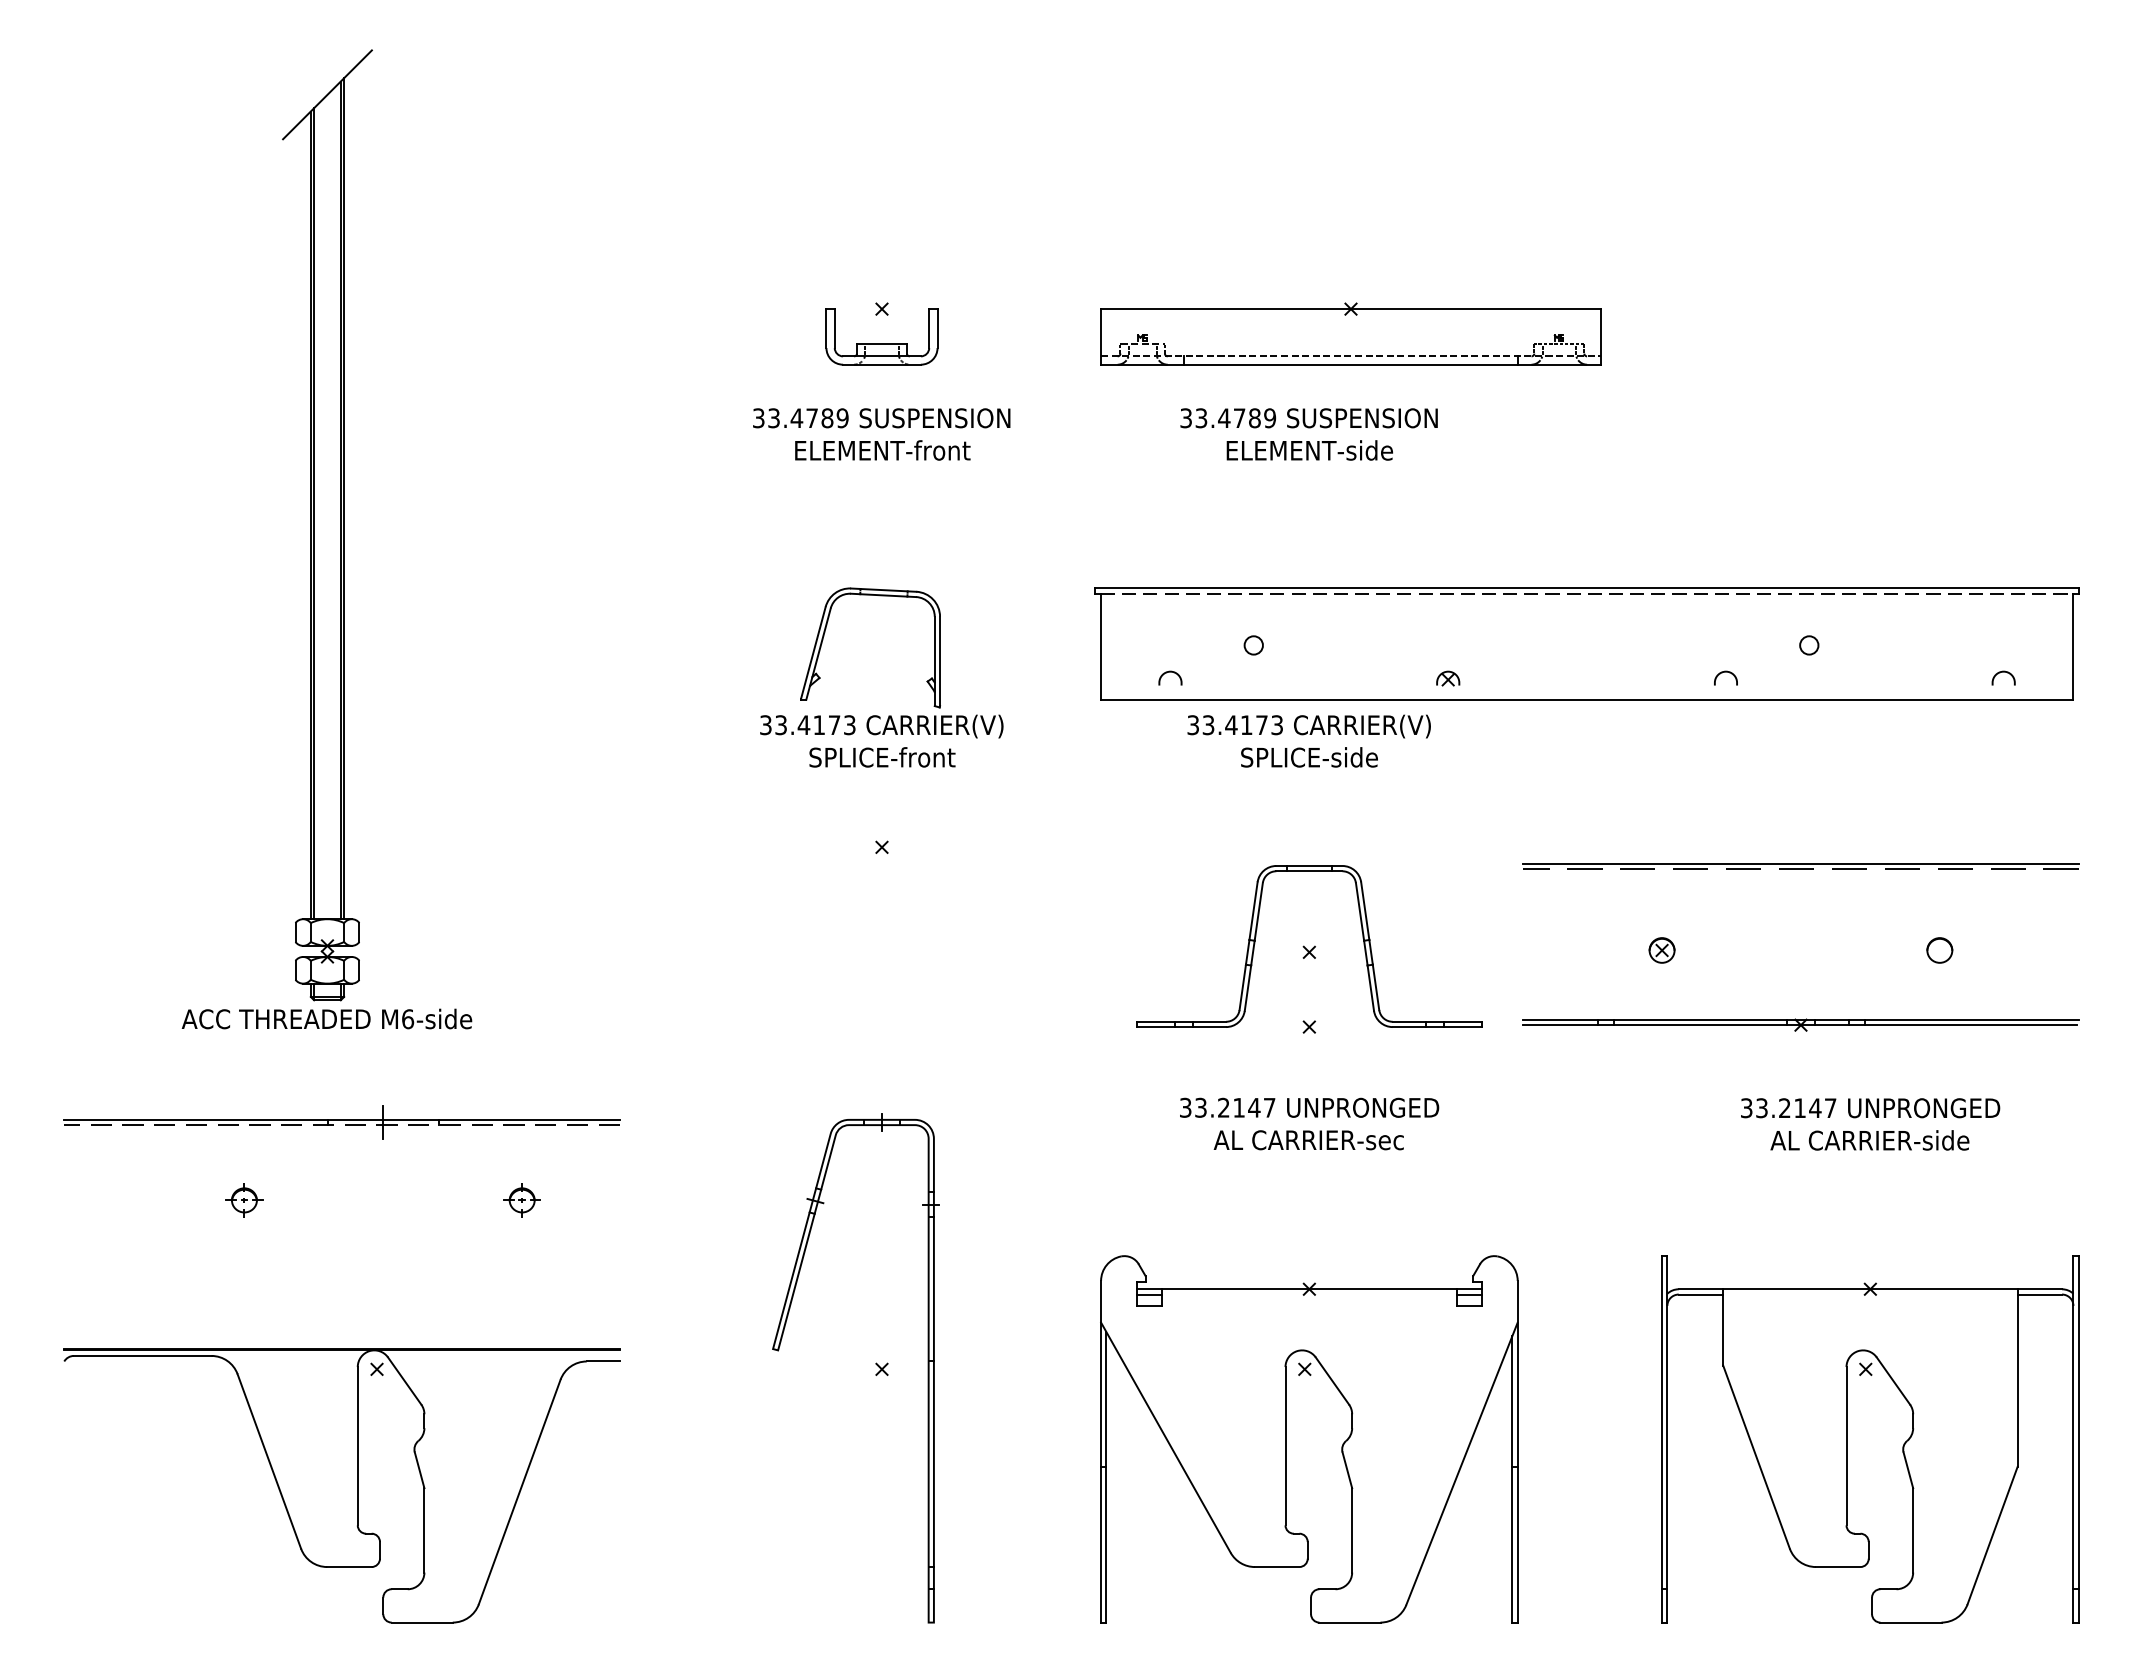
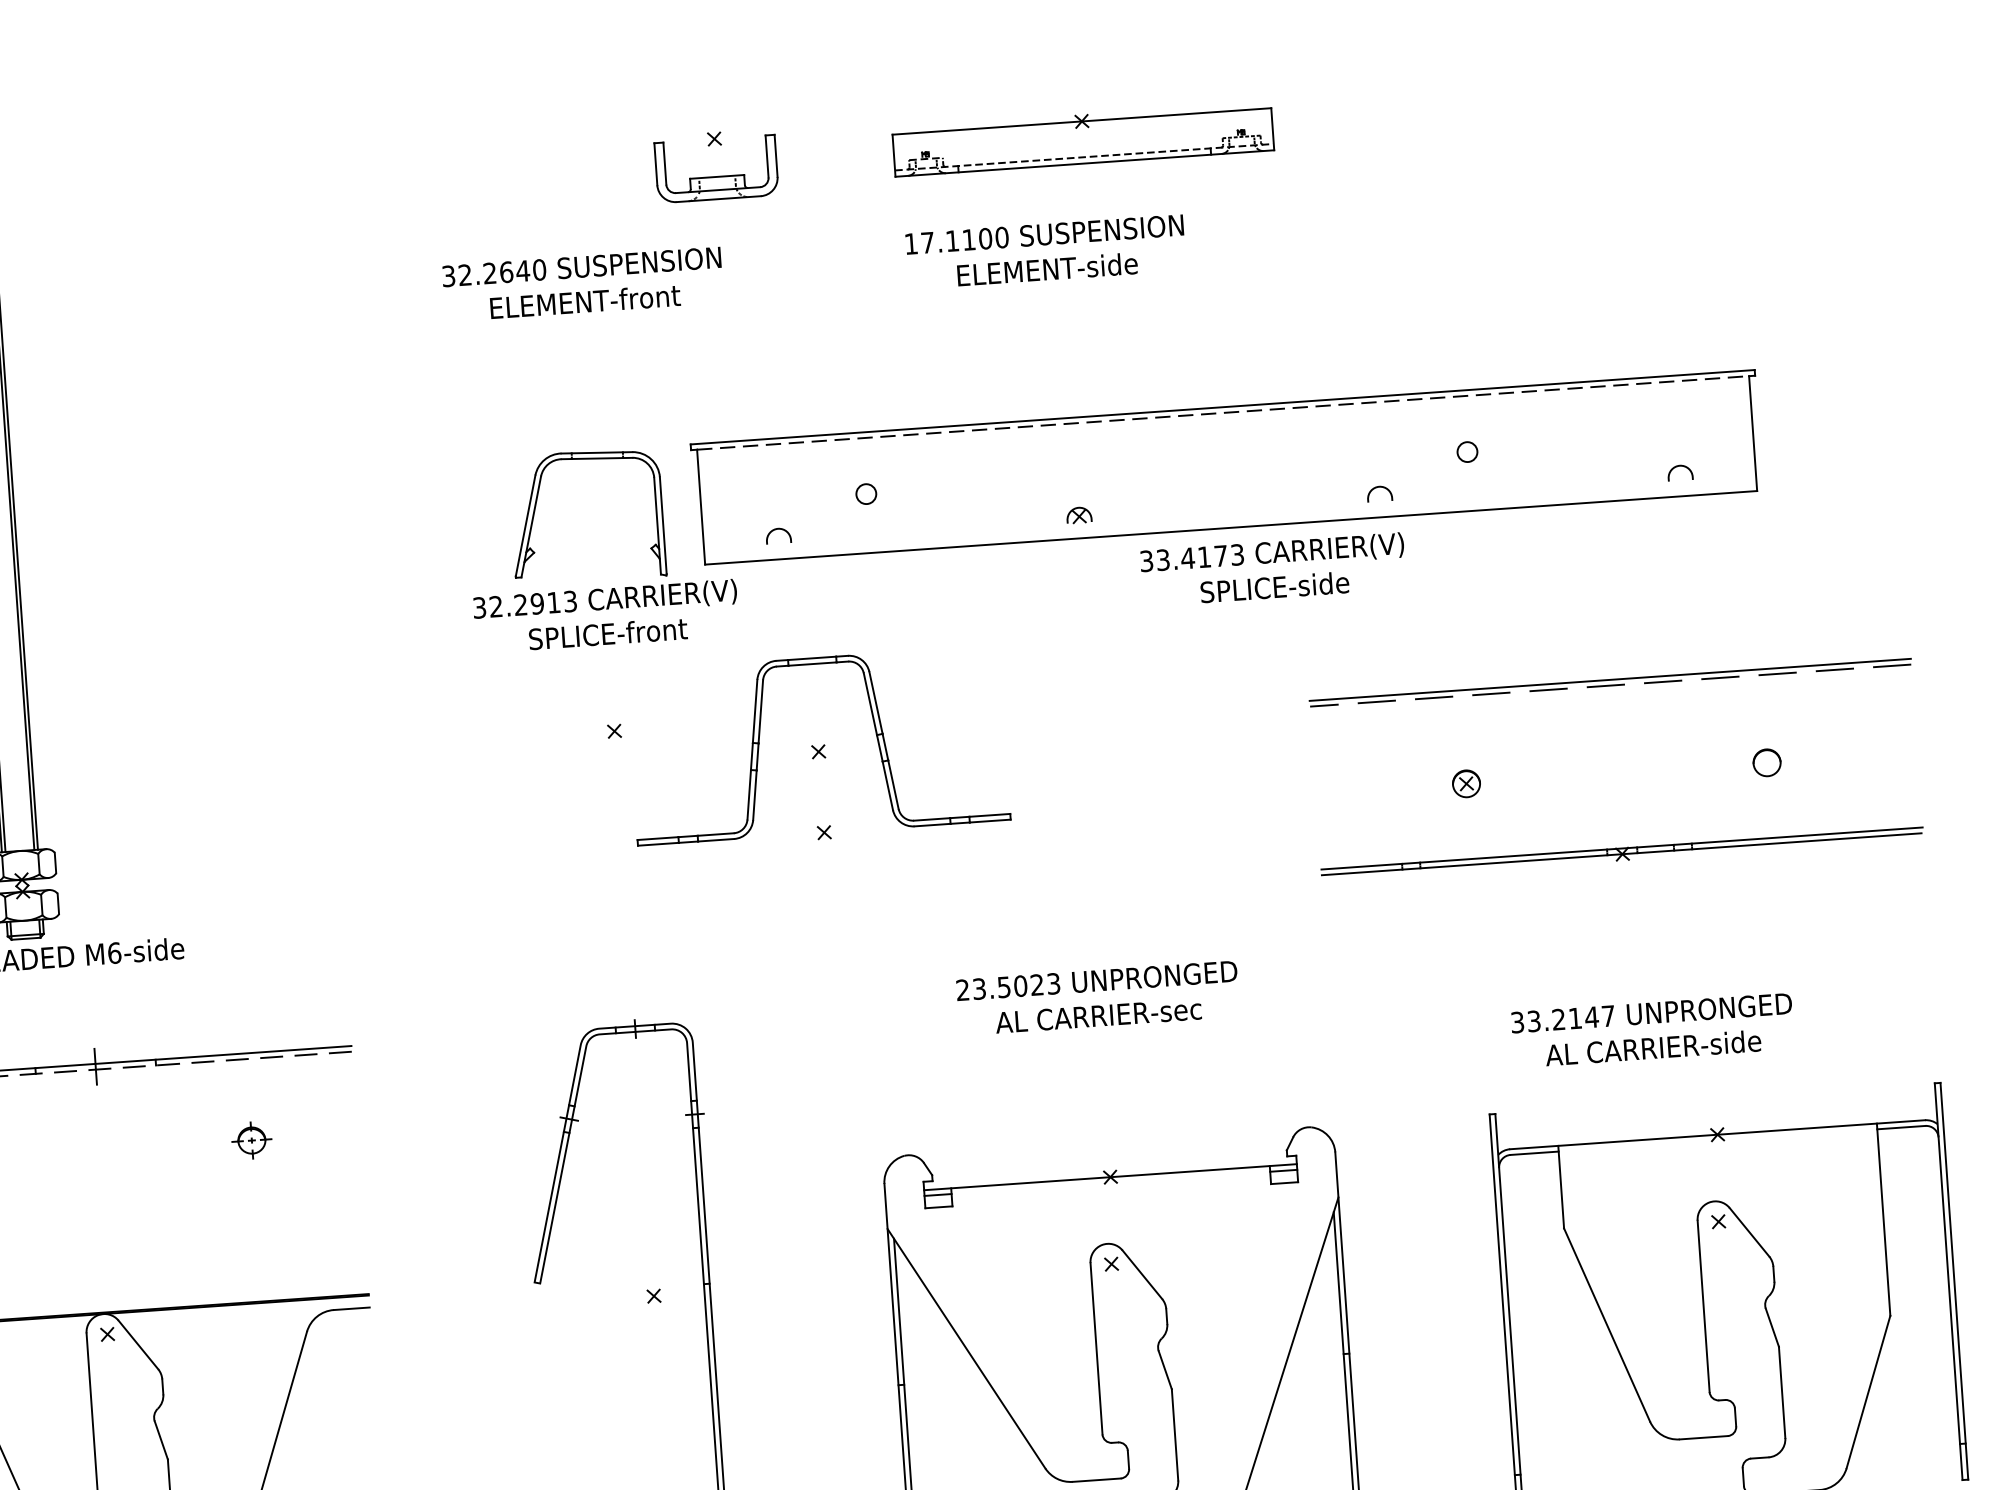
part: (1350, 333) -> (1082, 139), size x0.7
part: (881, 343) -> (716, 176), moved
text: (808, 418) -> (502, 272), 33.4789 -> 32.2640
text: (1228, 418) -> (957, 240), 33.4789 -> 17.1100
part: (1586, 643) -> (1226, 466), moved
text: (807, 725) -> (524, 605), 33.4173 -> 32.2913
text: (1308, 740) -> (1272, 569), moved
part: (1309, 949) -> (818, 748), moved
text: (1227, 1107) -> (1008, 986), 33.2147 -> 23.5023
text: (1870, 1124) -> (1652, 1030), moved

